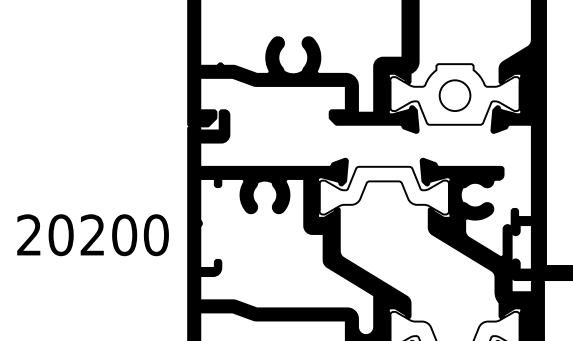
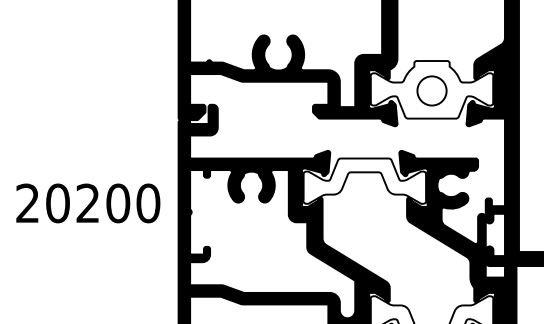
text: (93, 235) -> (88, 203), moved

